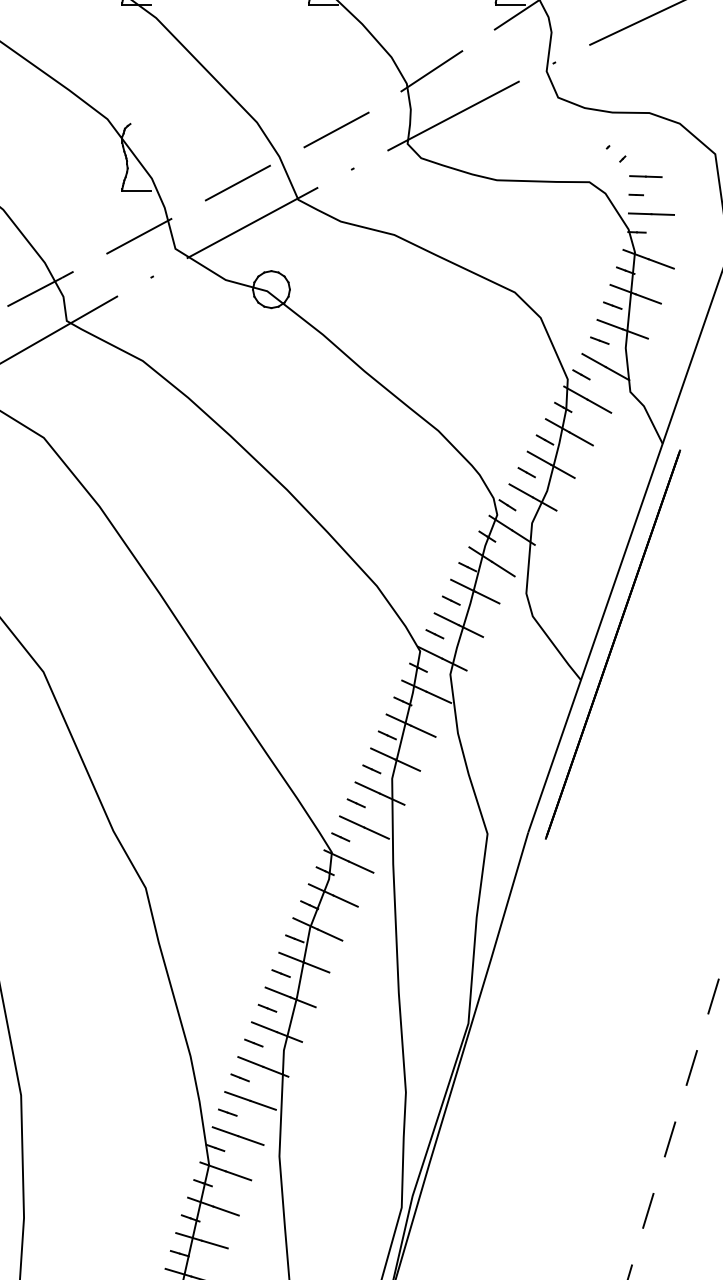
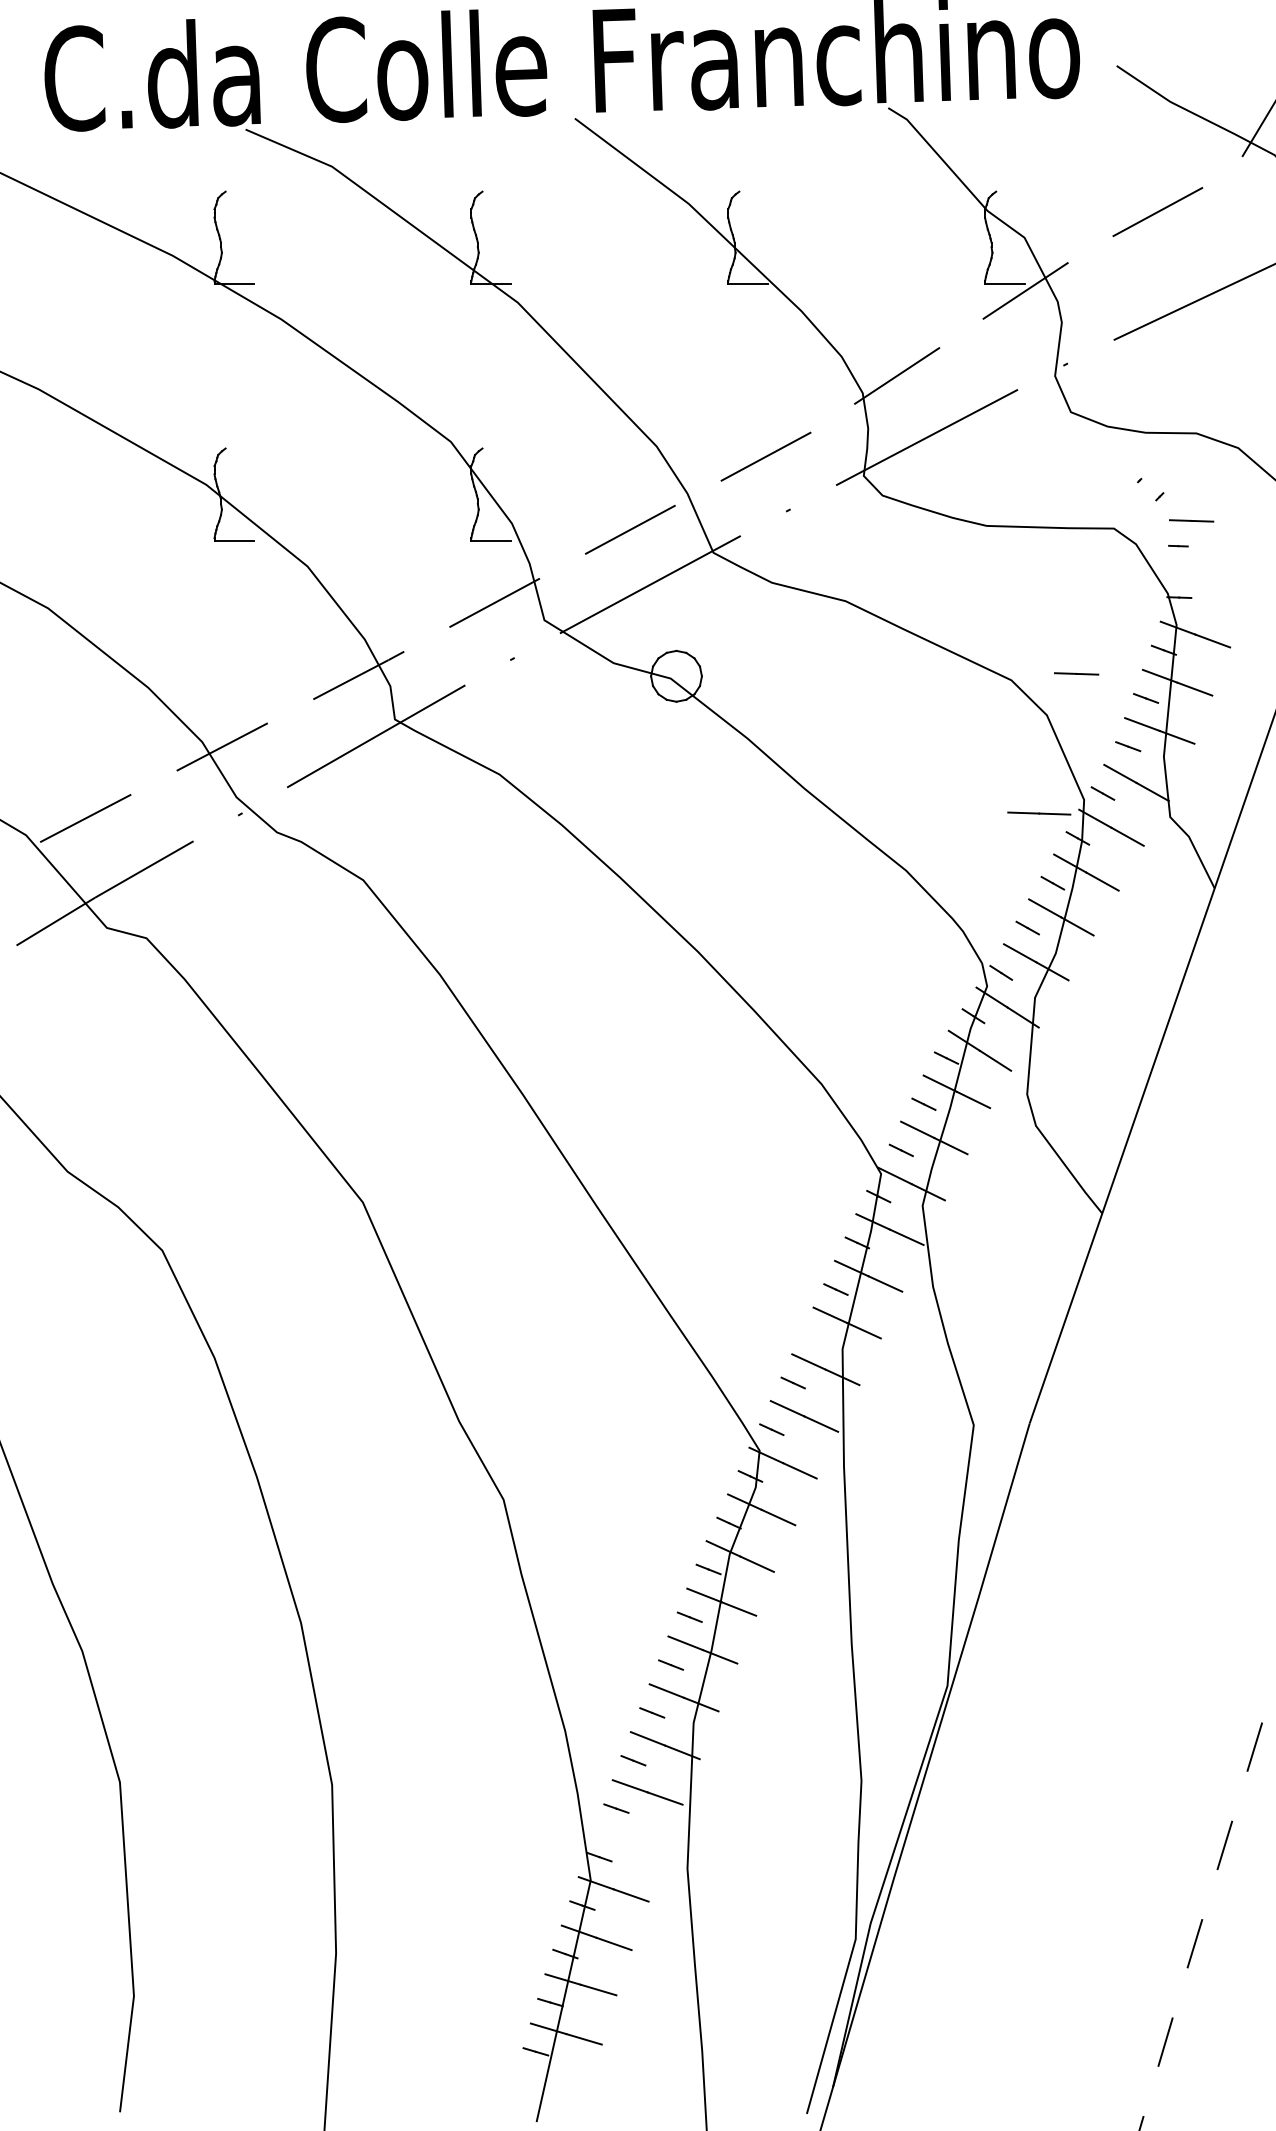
line: (651, 214) -> (1039, 813), moved
line: (562, 287) -> (1076, 673), added
line: (613, 644) -> (1146, 1164), removed
line: (371, 769) -> (814, 1336), removed
line: (238, 1135) -> (630, 1840), removed

